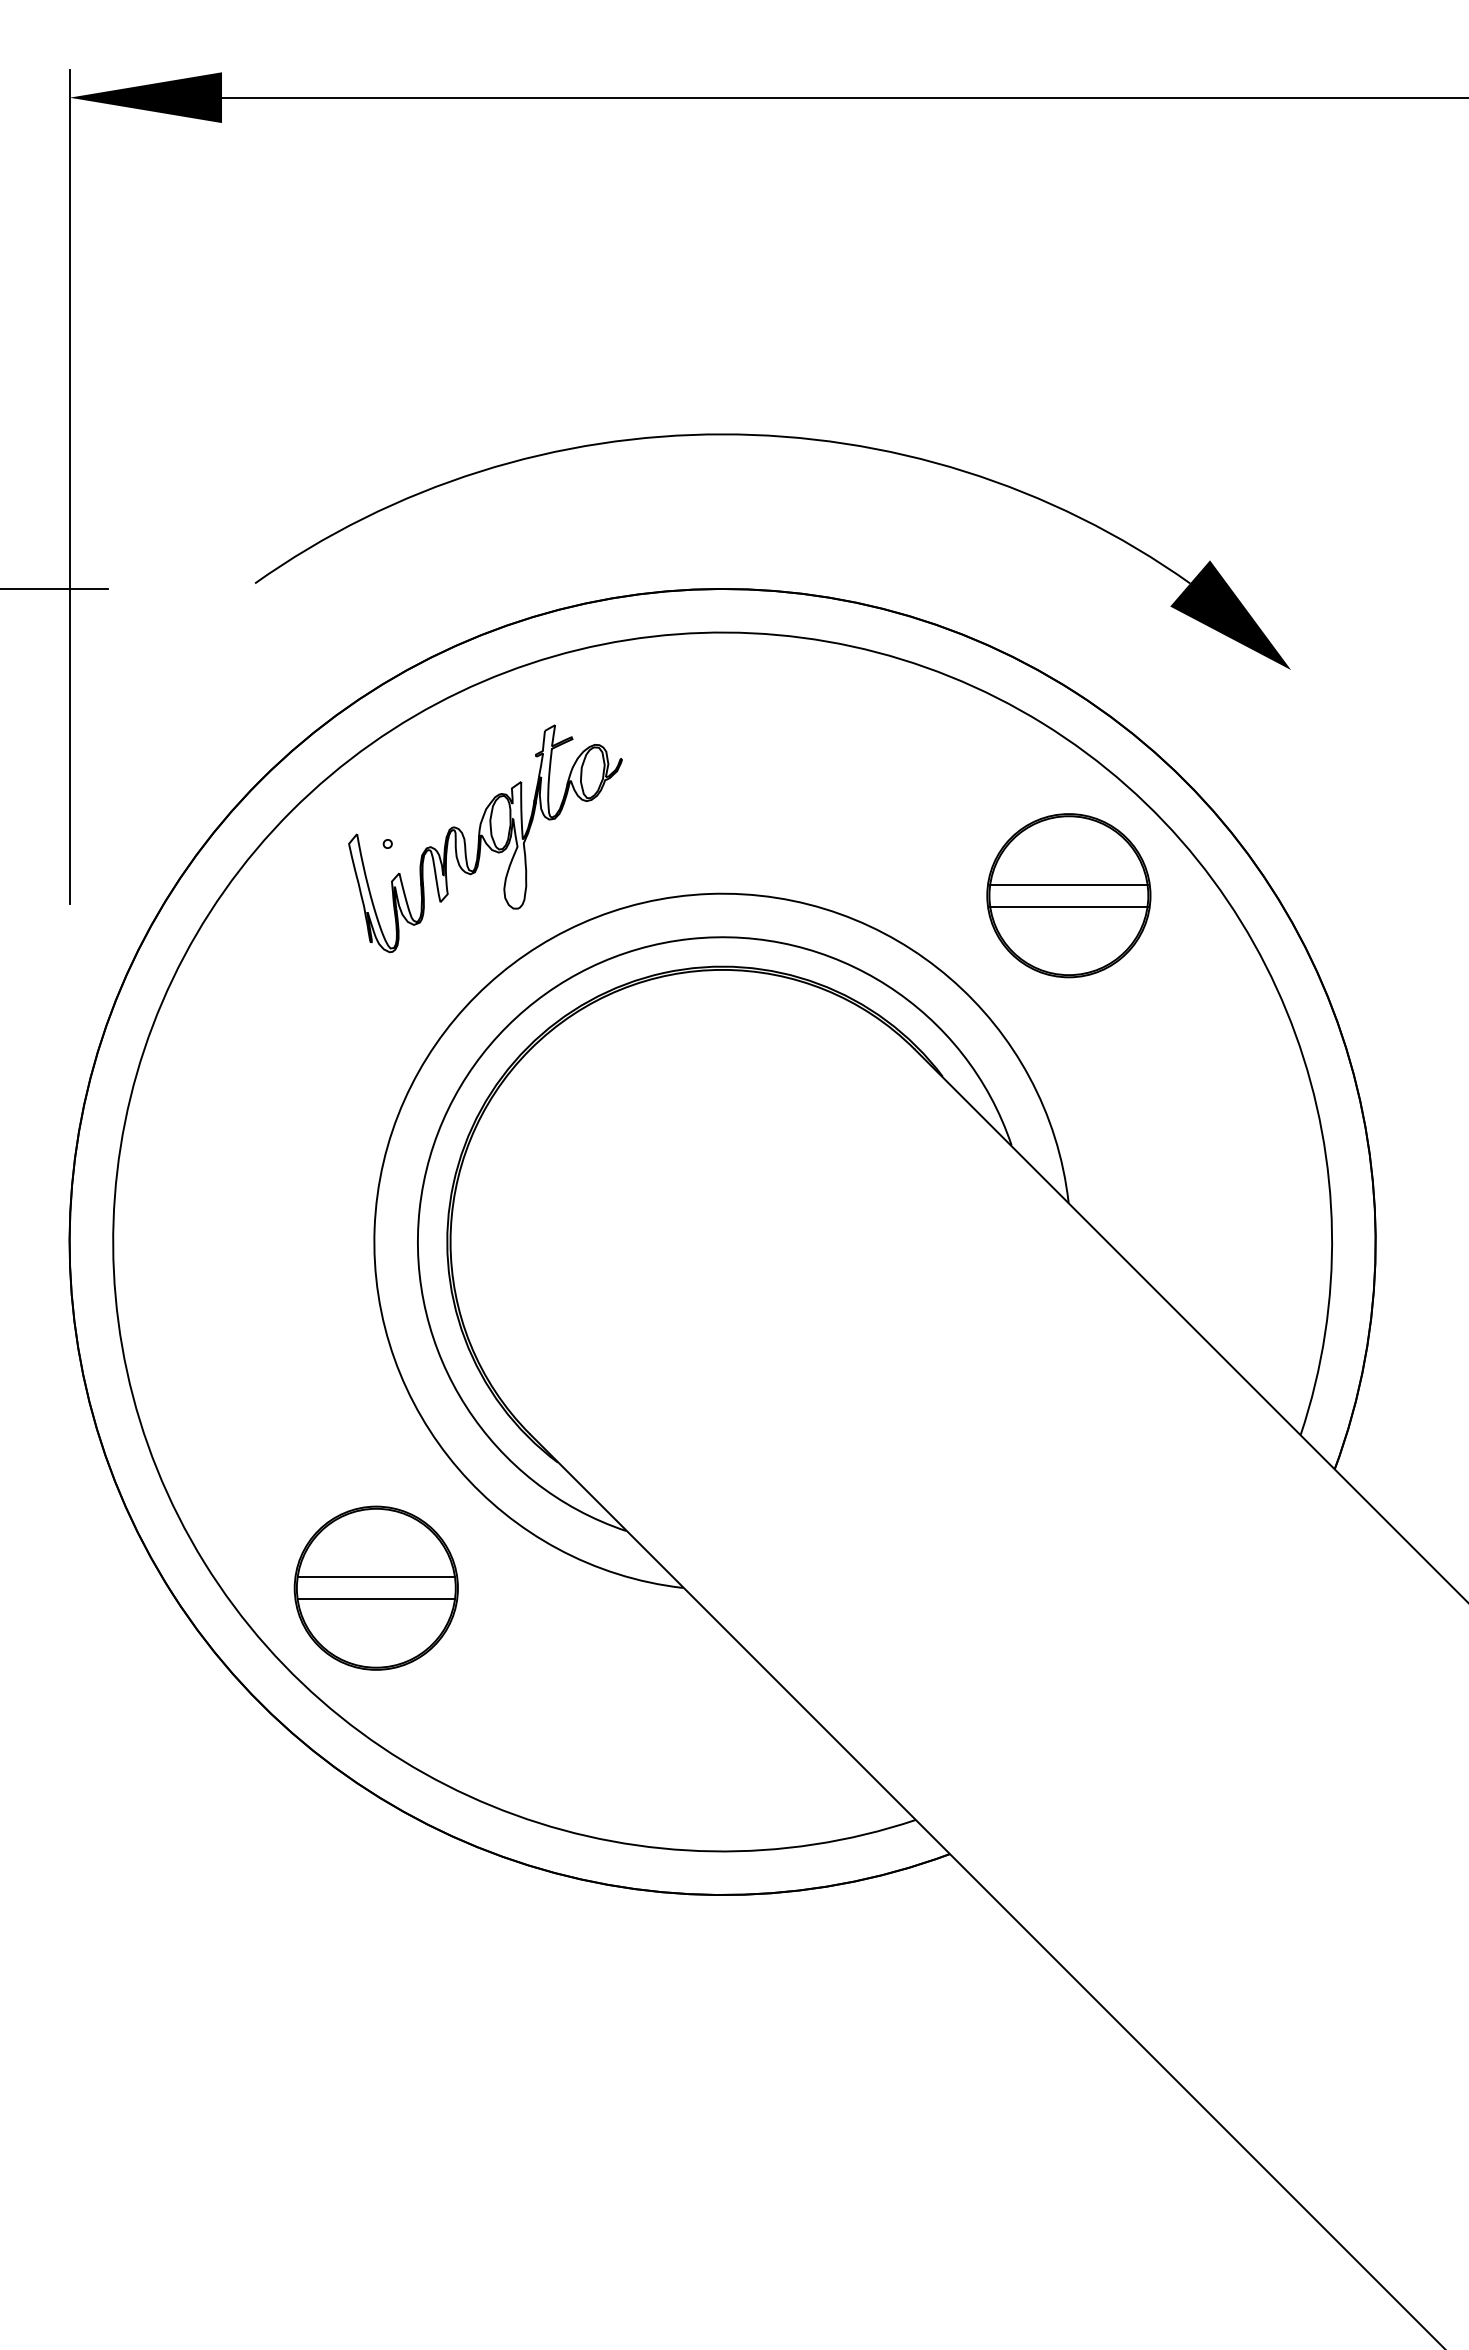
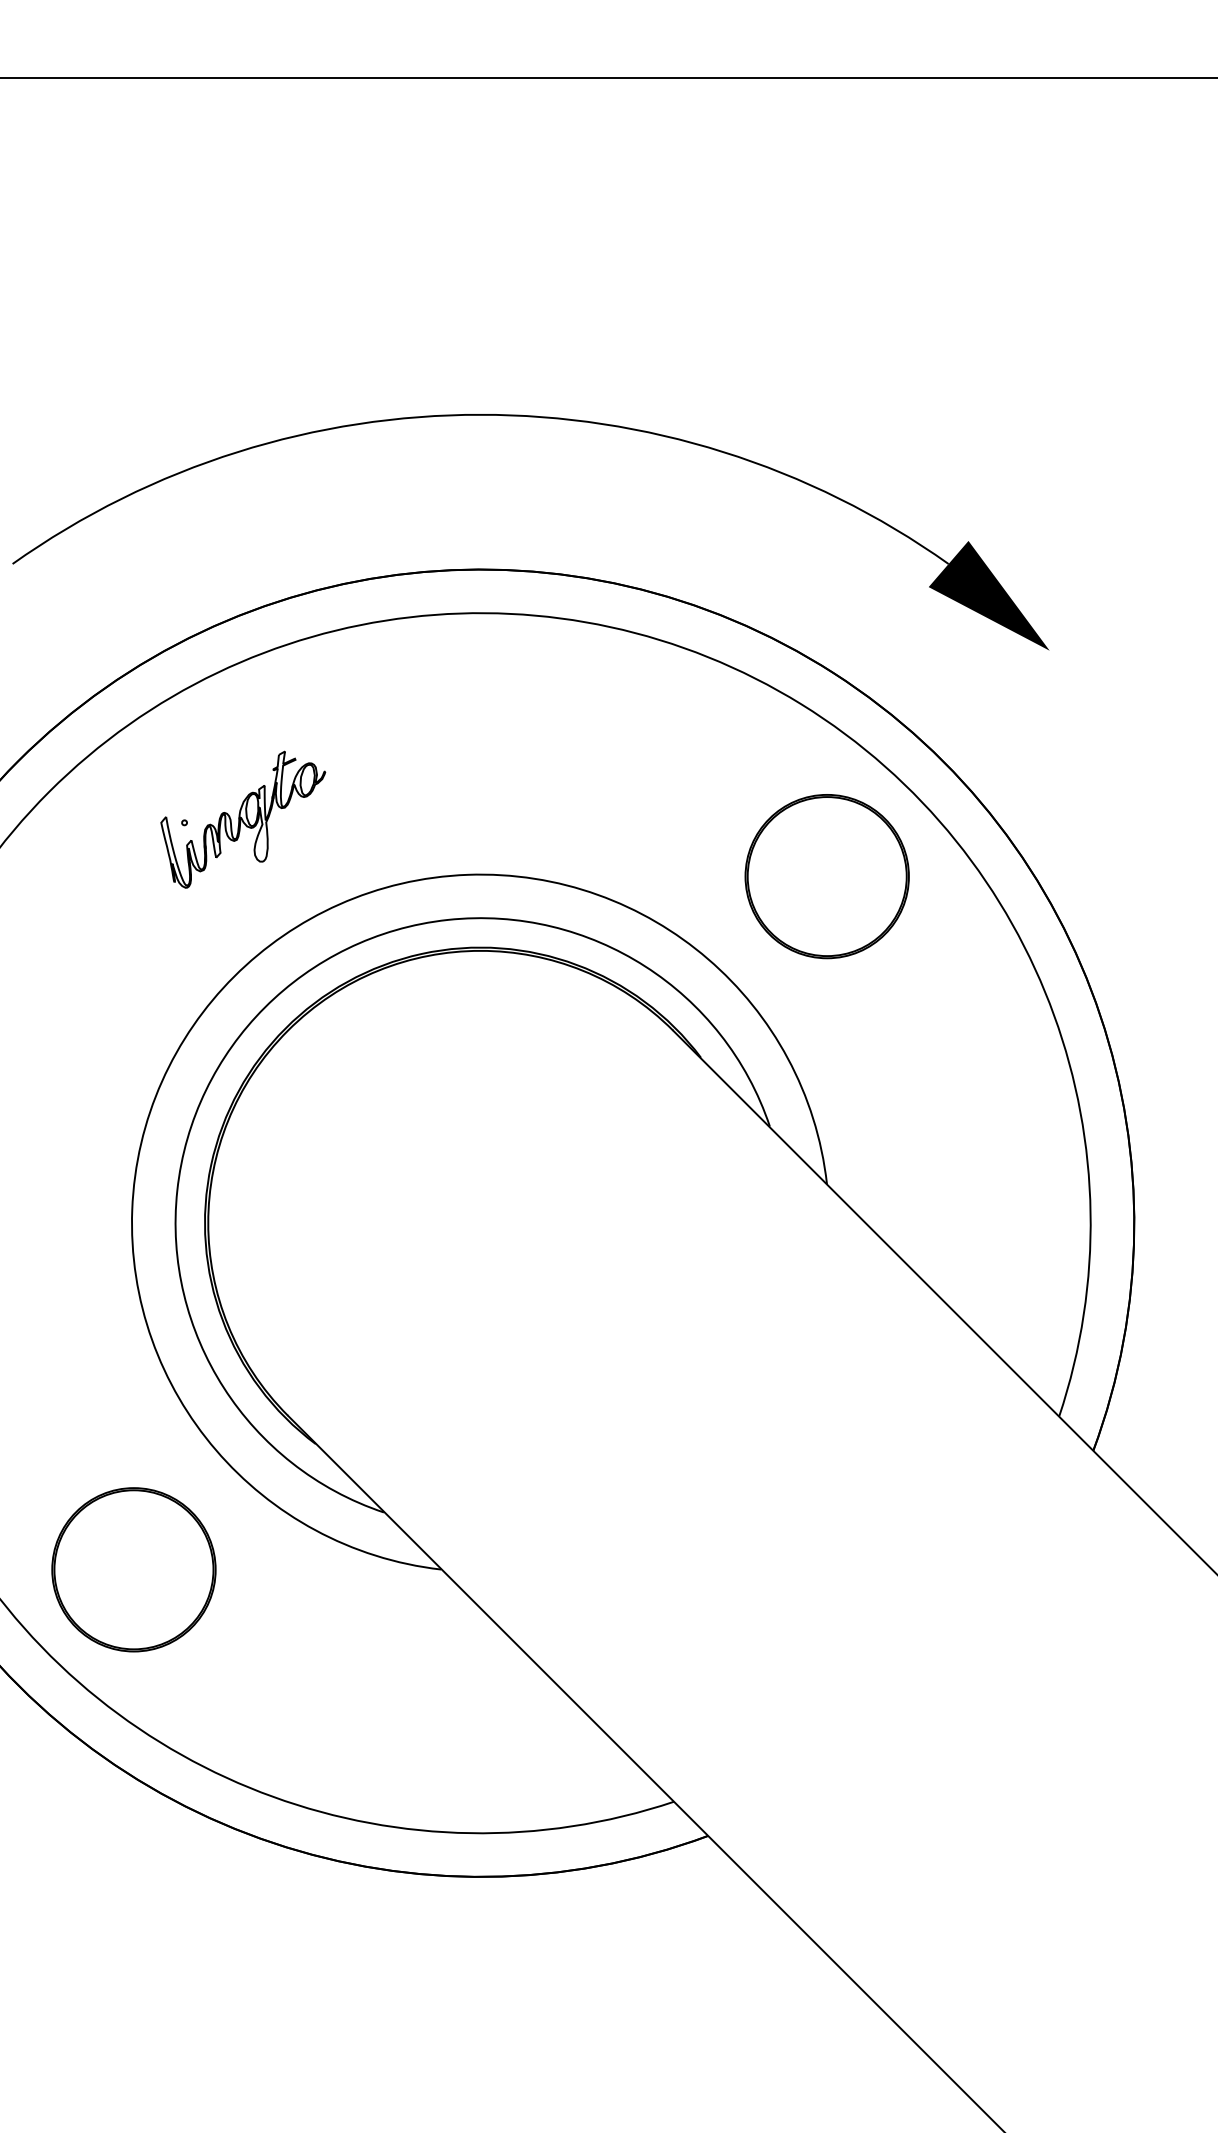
part: (485, 838) -> (243, 819), size x0.6
line: (1068, 884) -> (826, 865), removed
line: (1068, 906) -> (826, 887), removed
line: (376, 1577) -> (134, 1559), removed
line: (376, 1599) -> (134, 1581), removed

